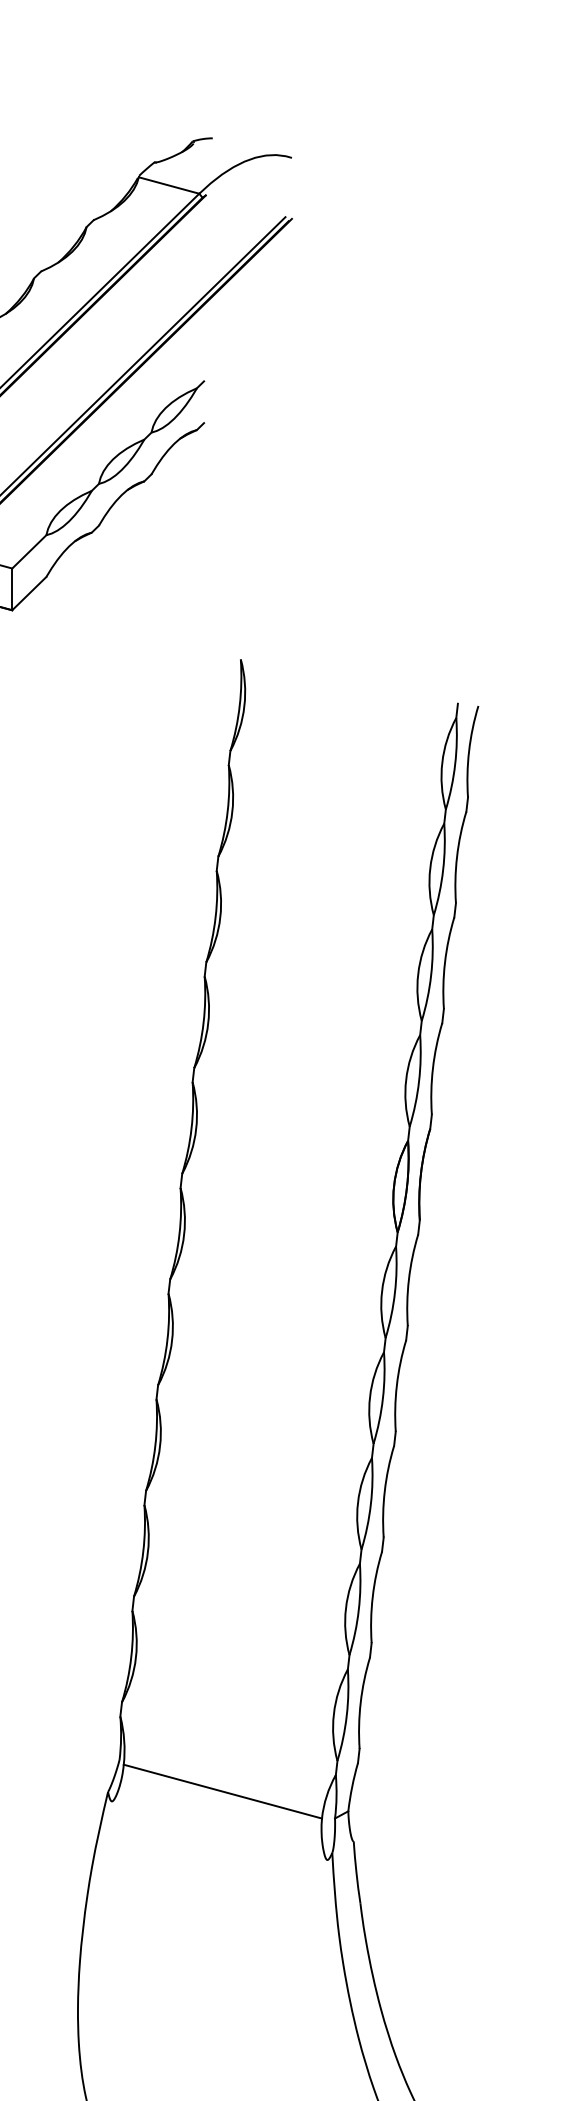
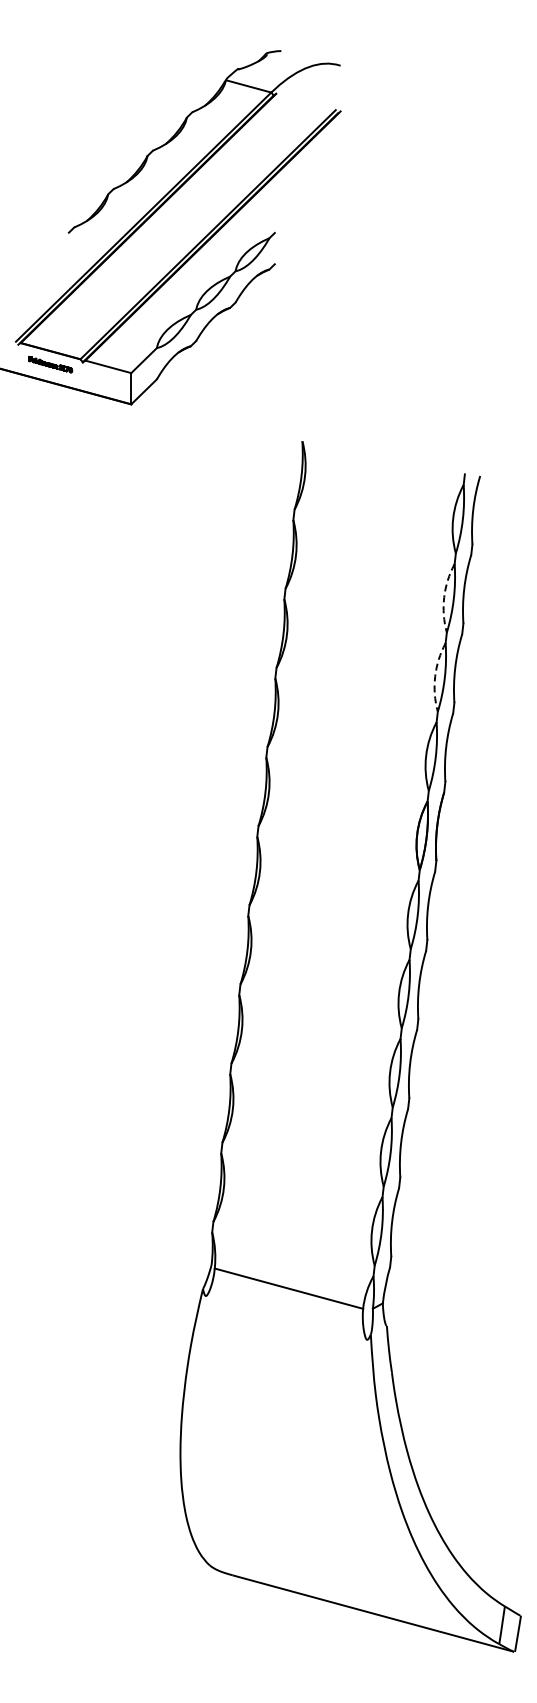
arc: (430, 868) -> (444, 597), solid -> dashed
arc: (418, 973) -> (435, 676), solid -> dashed

